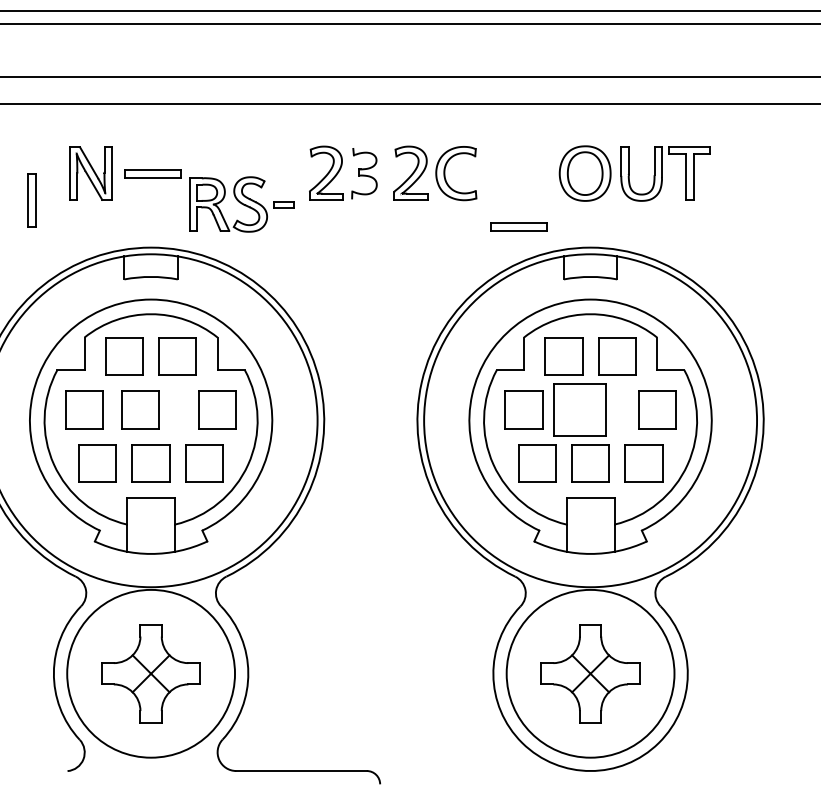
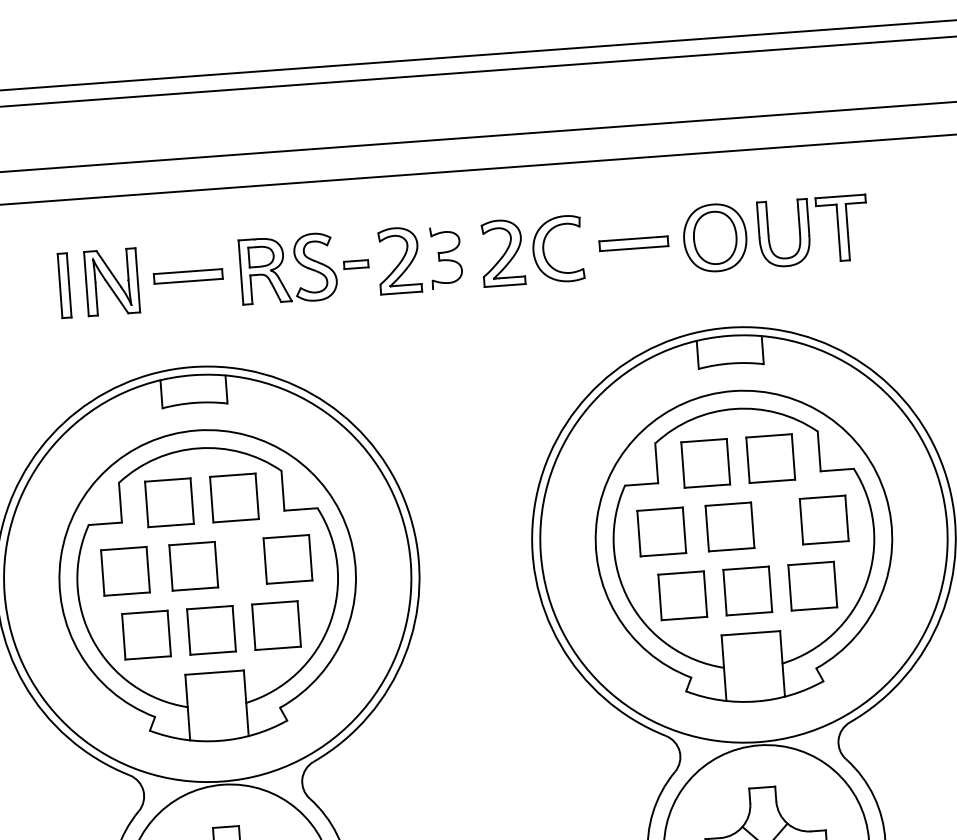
part: (31, 200) -> (64, 285), moved
part: (241, 204) -> (304, 267), moved
part: (518, 226) -> (633, 243), moved
part: (579, 409) -> (729, 526), size x0.71

